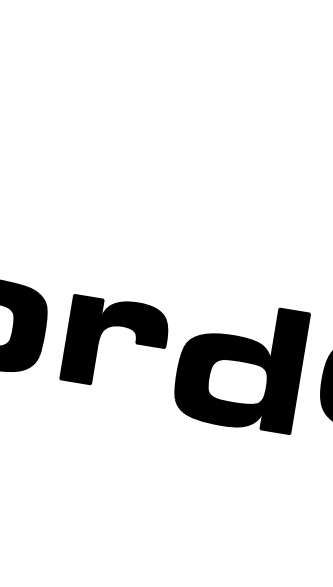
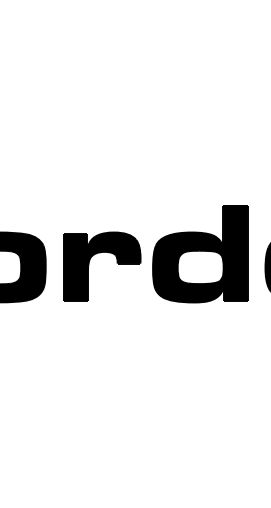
part: (240, 365) -> (200, 254), moved

